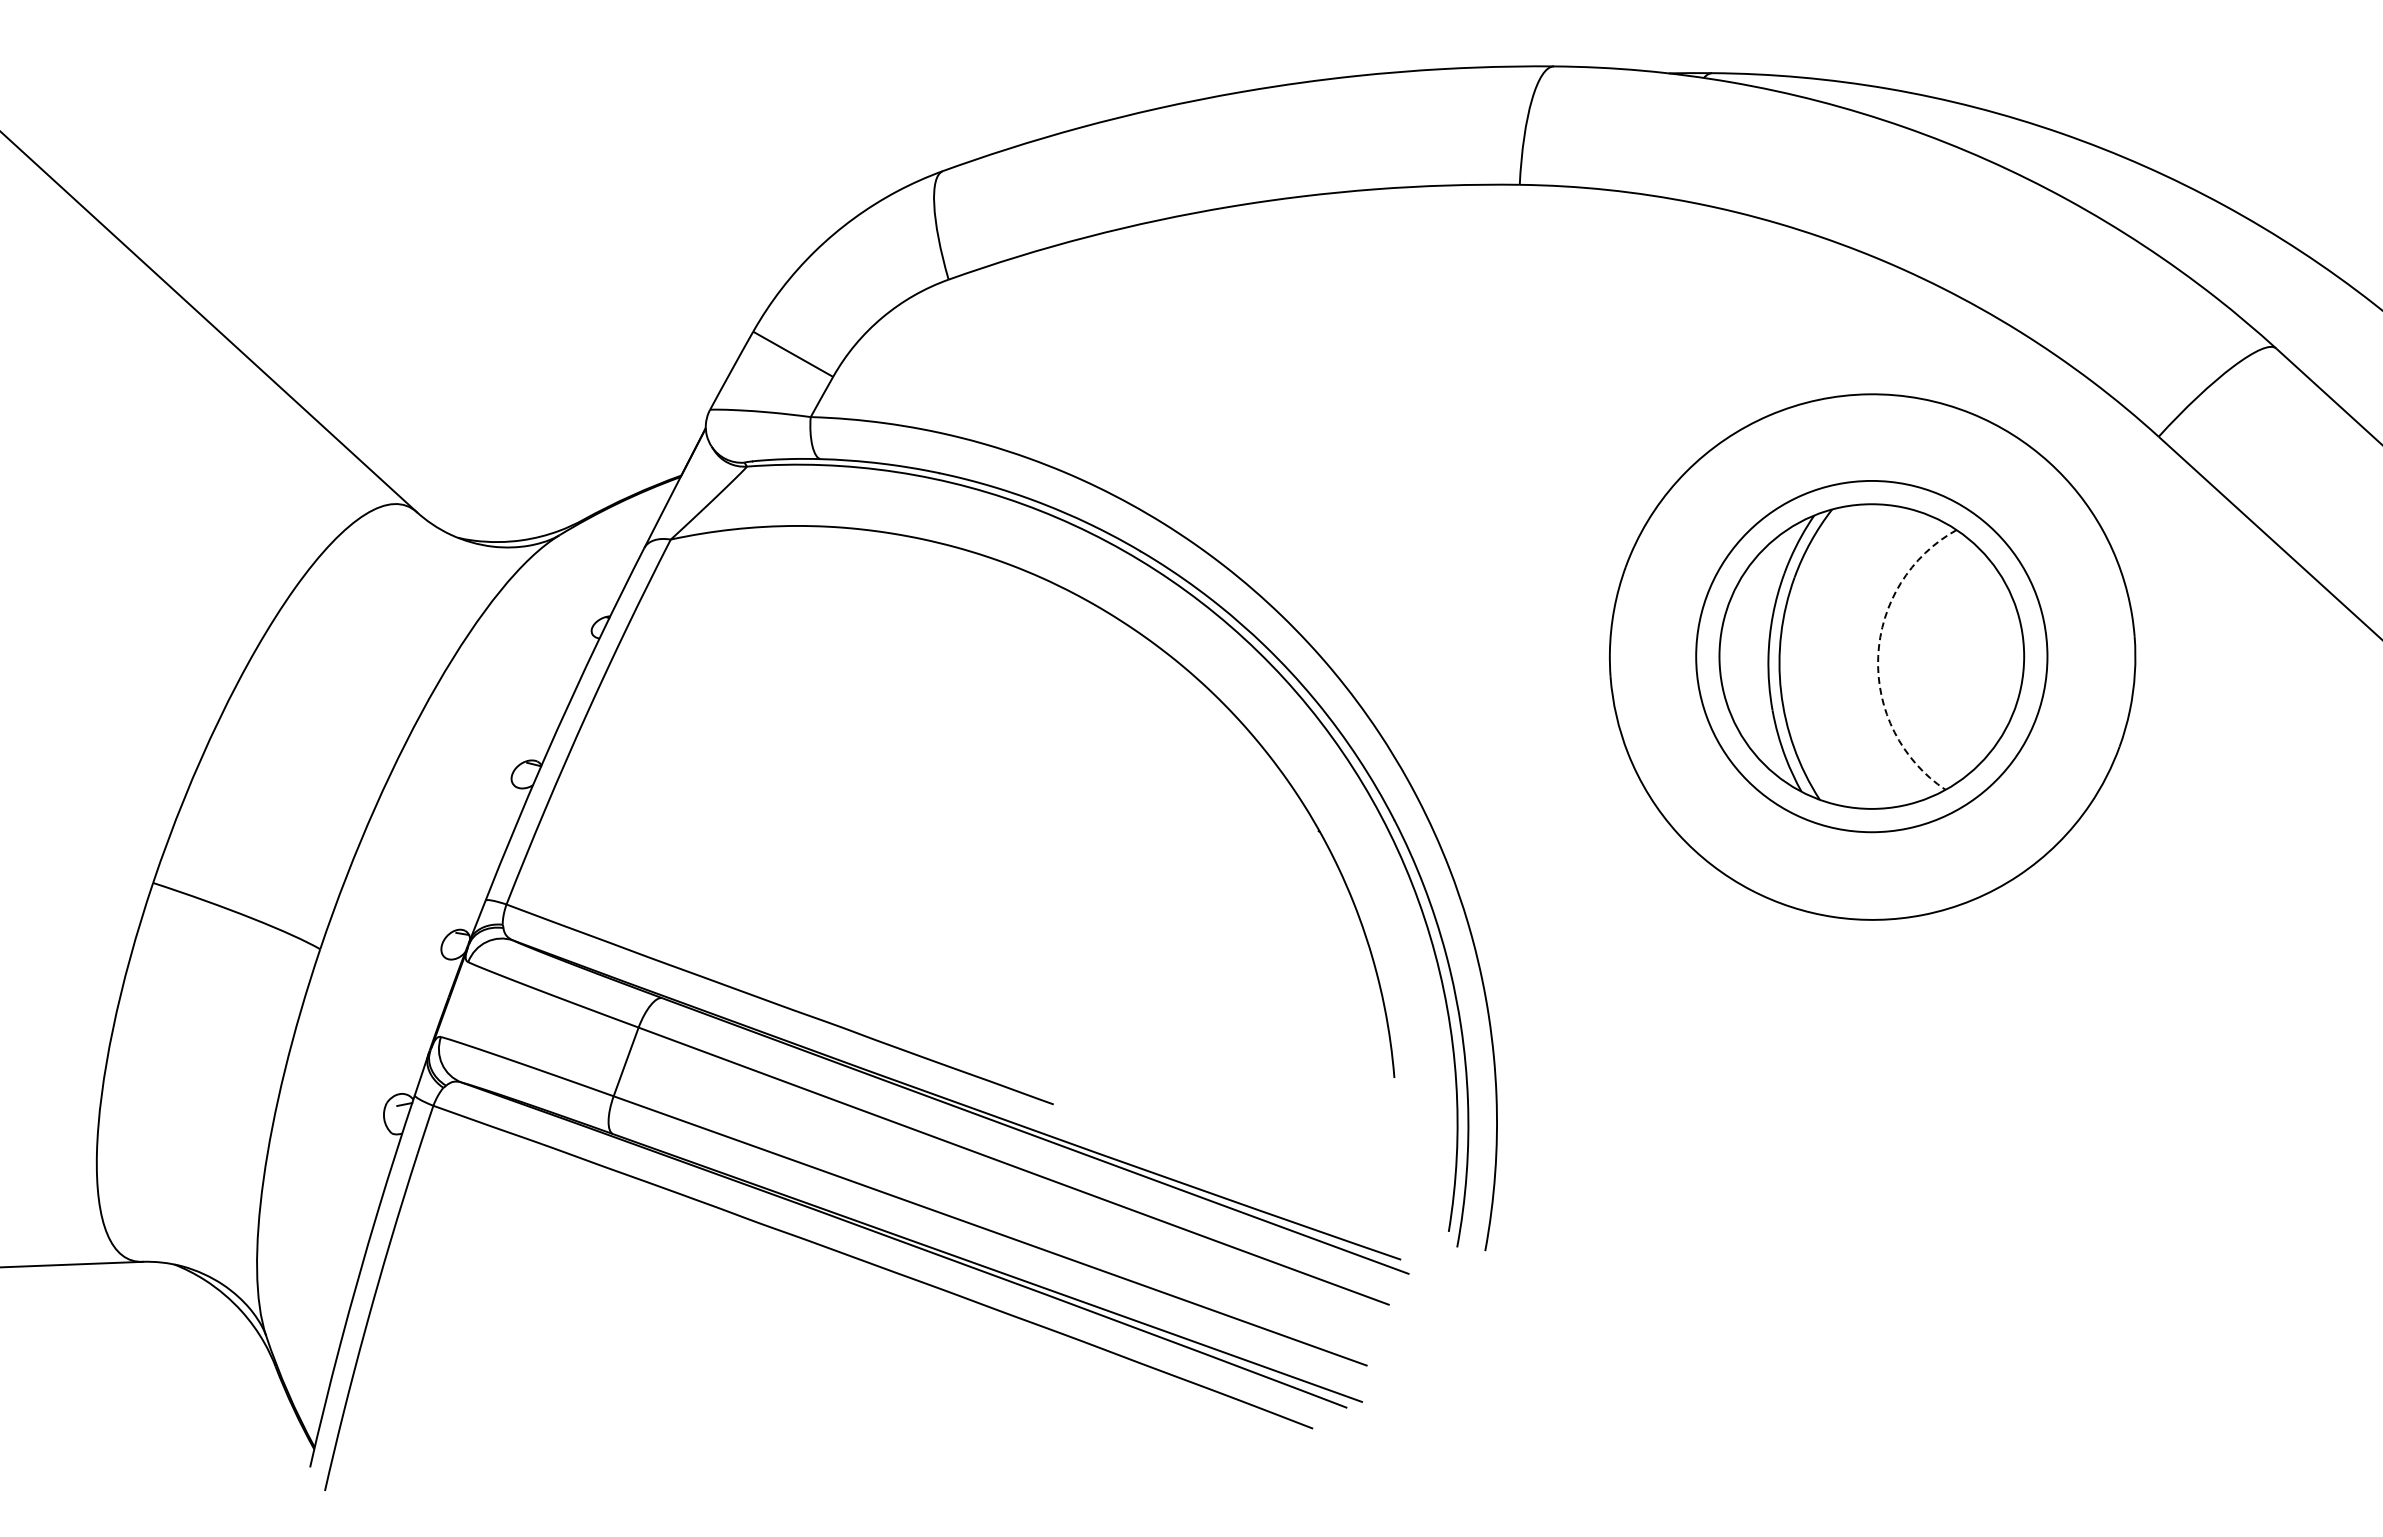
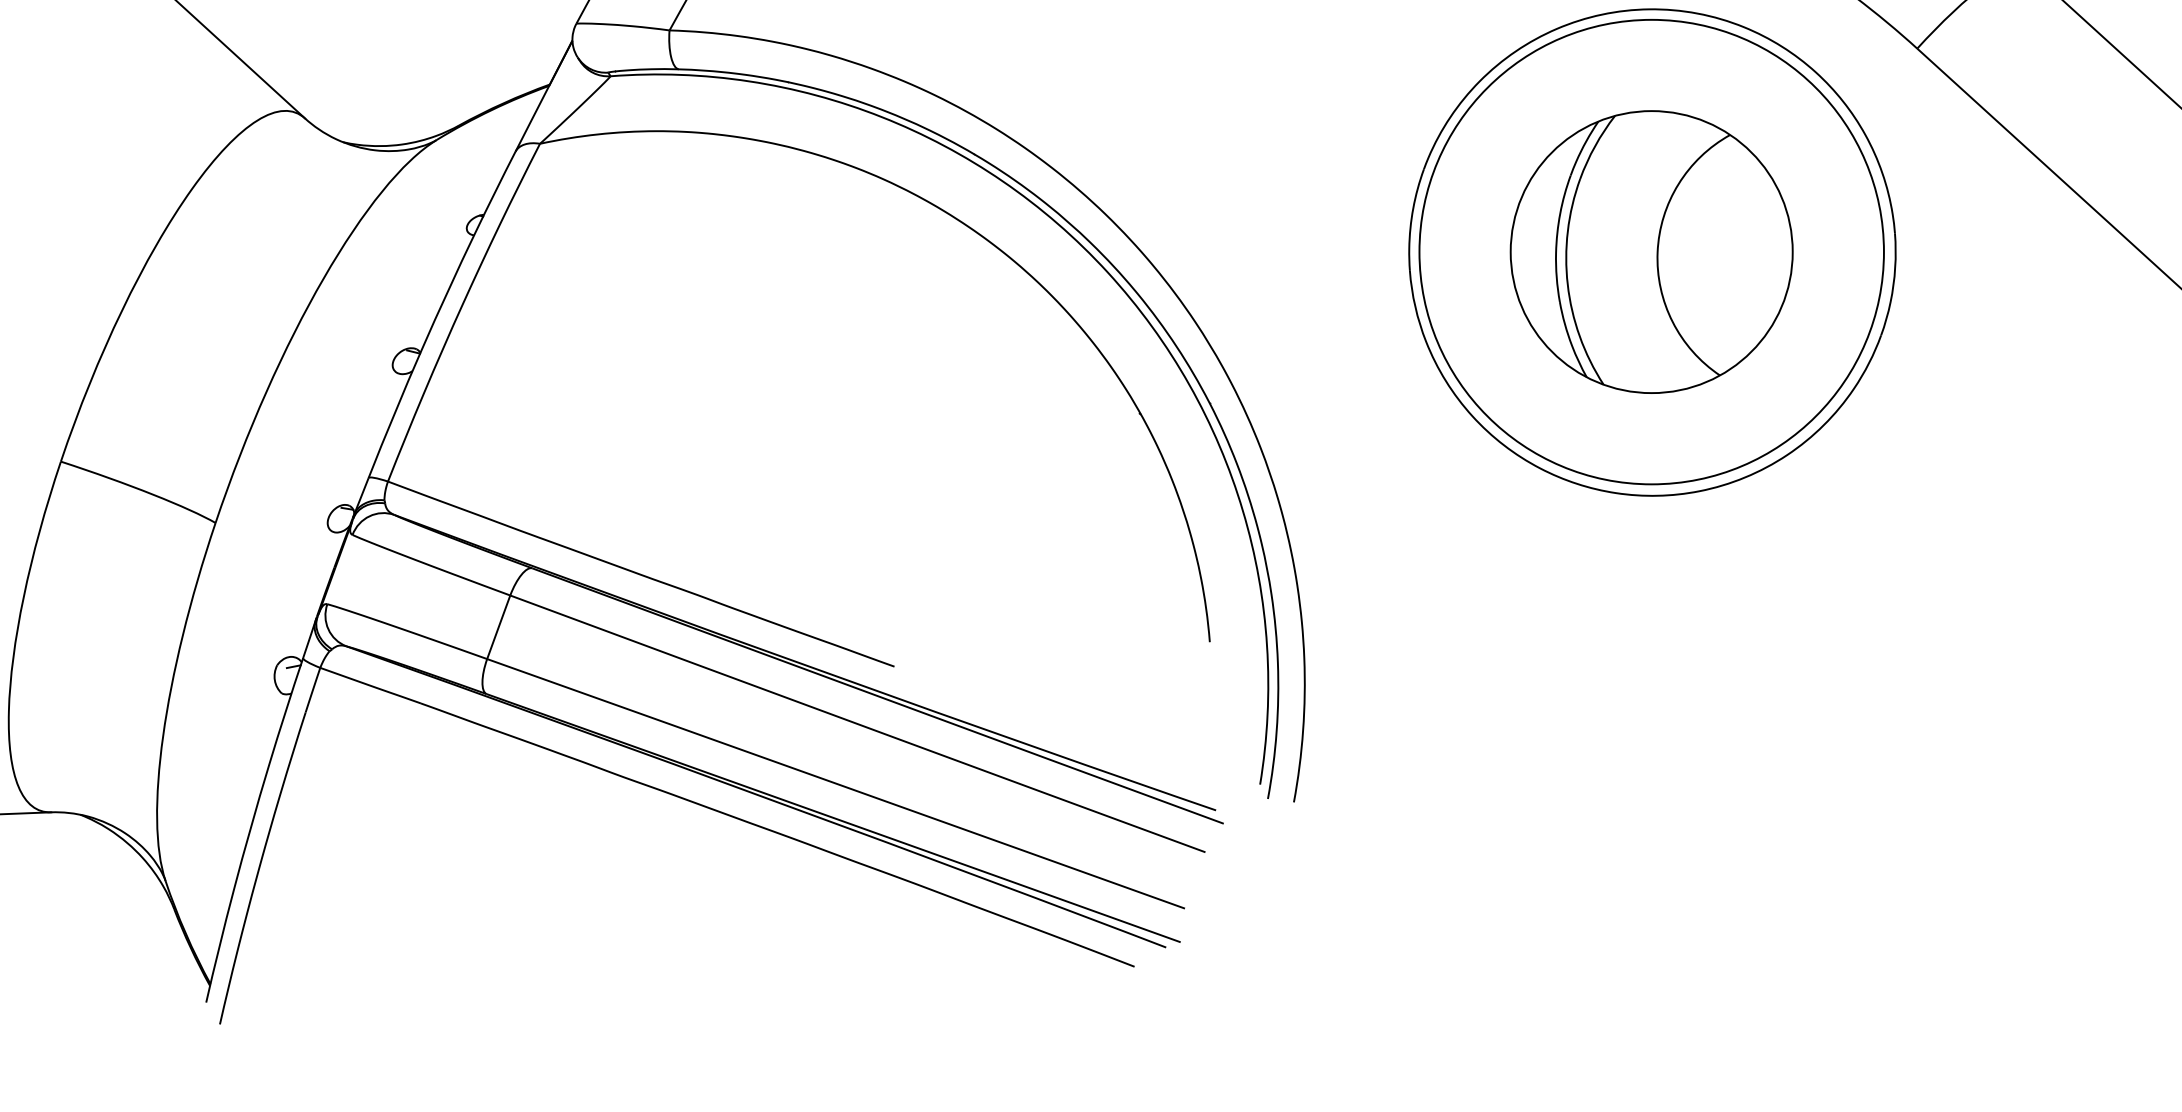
circle: (1871, 656) -> (1651, 252), size x1.43
arc: (1878, 656) -> (1657, 252), dashed -> solid

